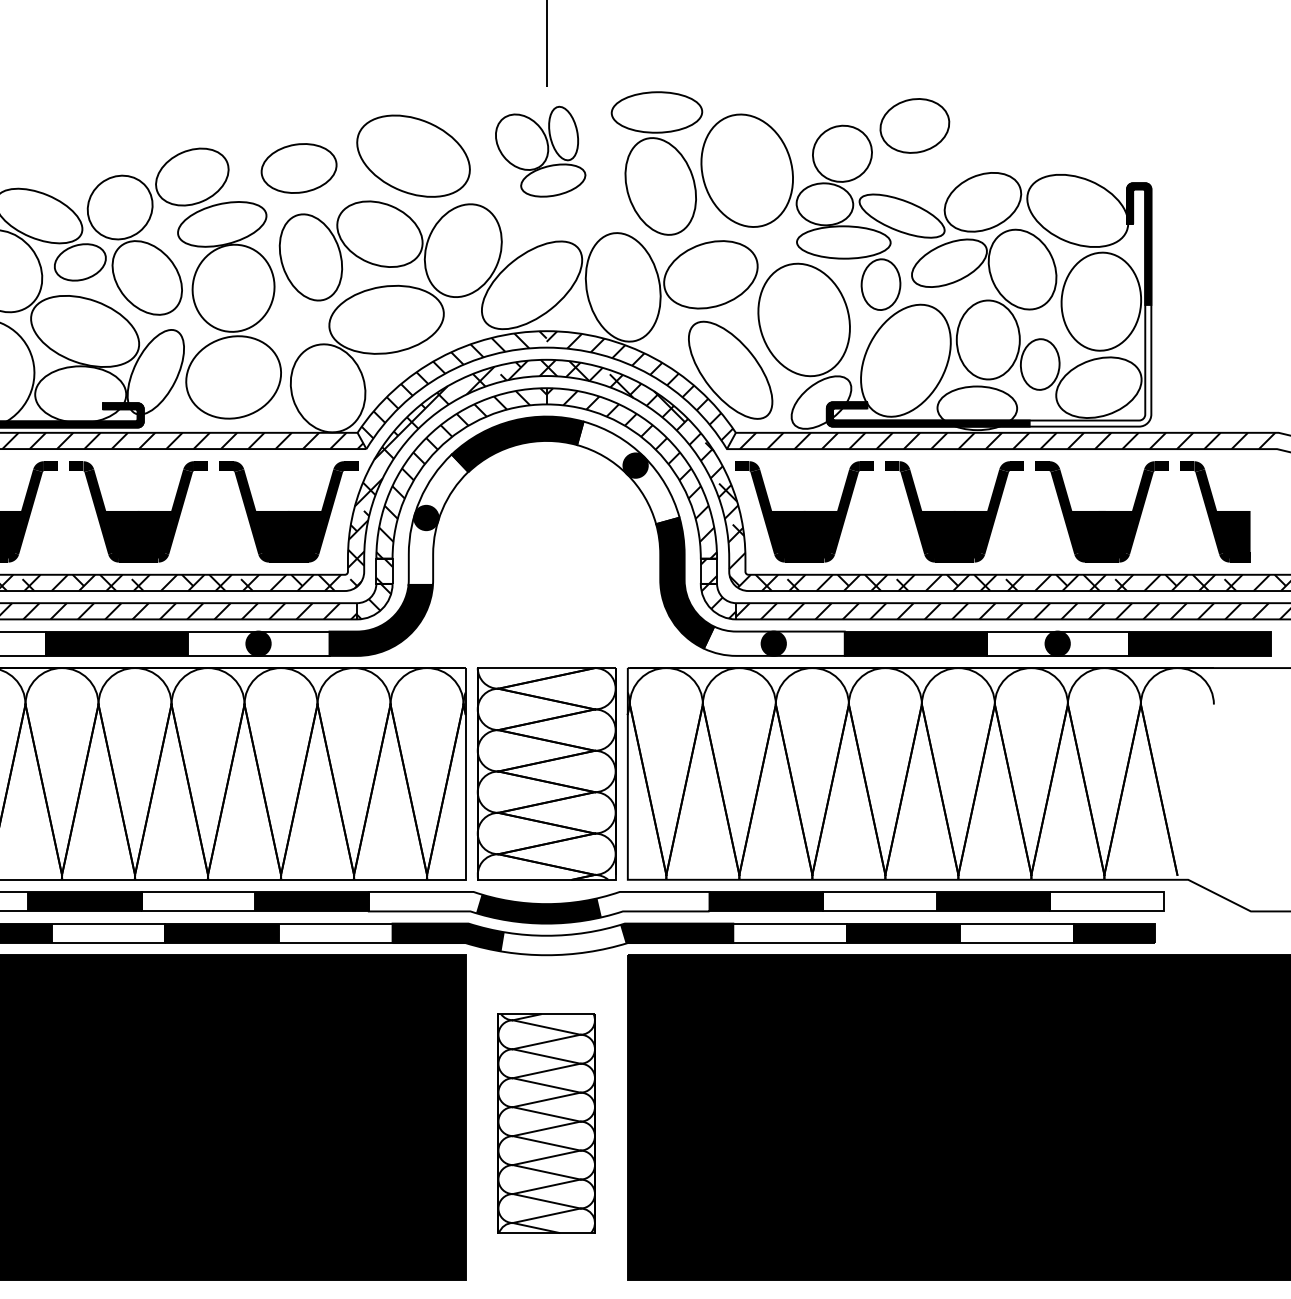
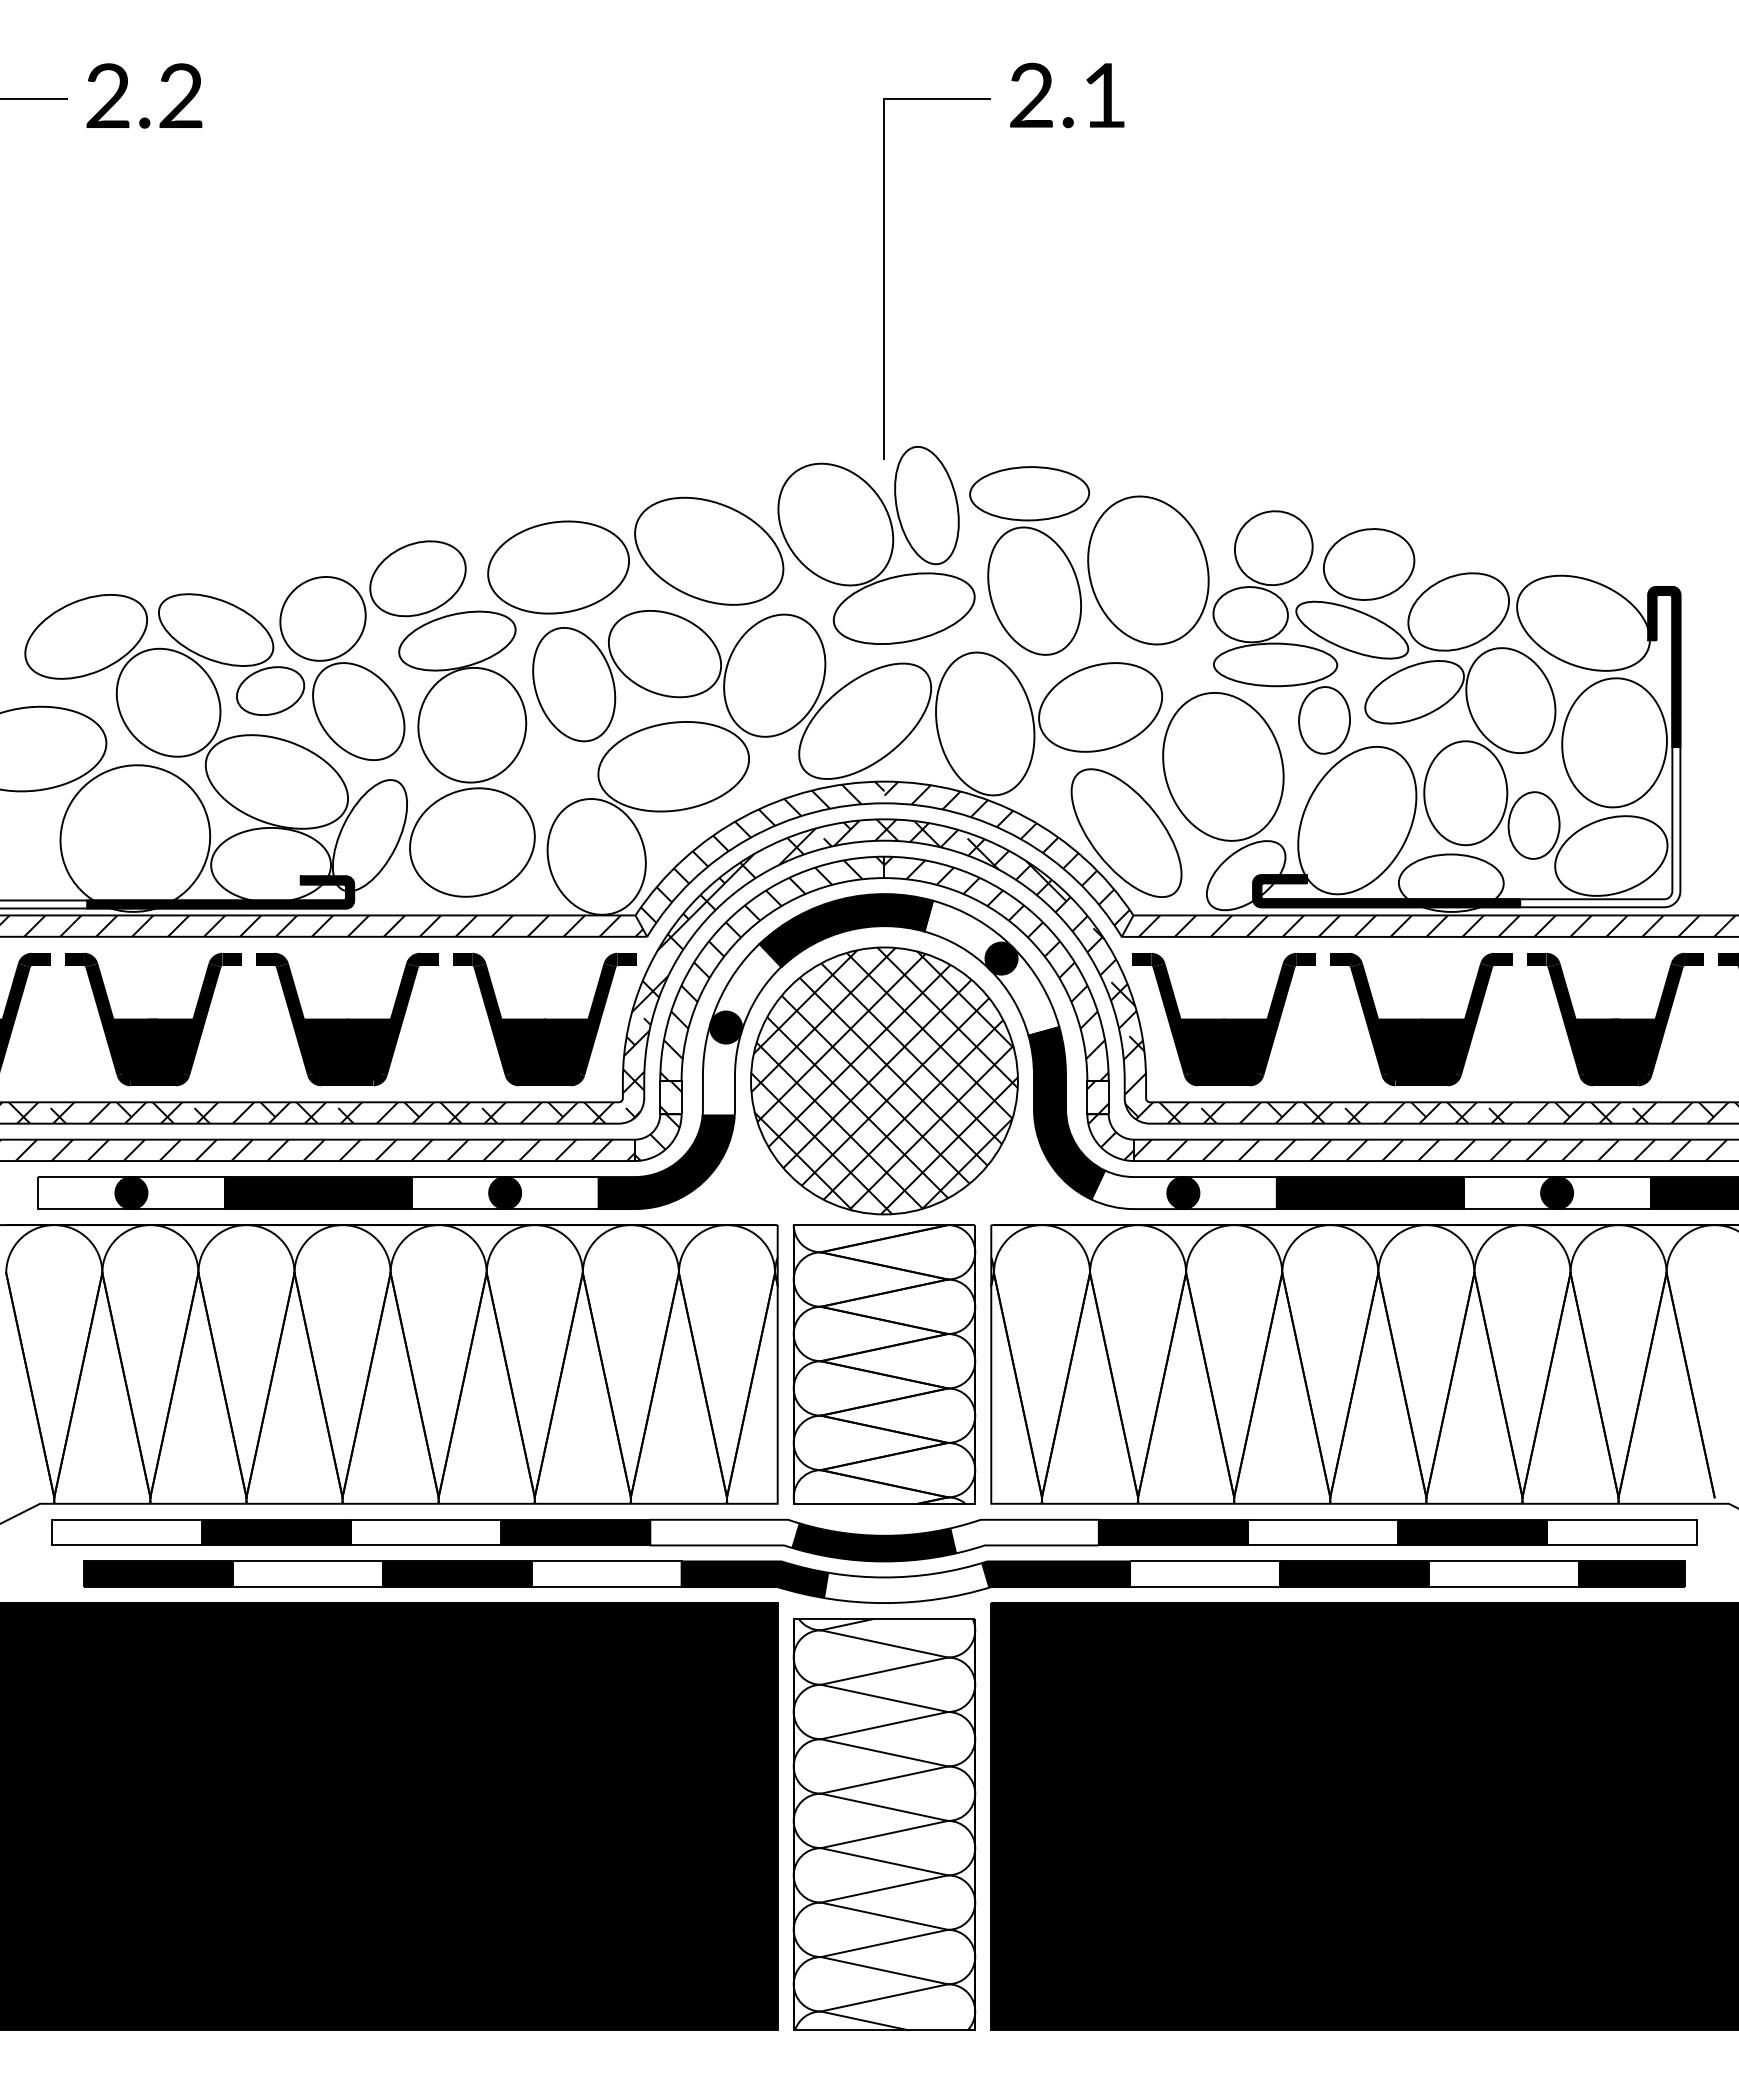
part: (915, 125) -> (1369, 564), moved
part: (540, 151) -> (876, 545), size x1.67
part: (299, 168) -> (558, 567), size x1.43
part: (546, 558) -> (884, 1080), added
part: (546, 1123) -> (884, 1824), size x1.43

